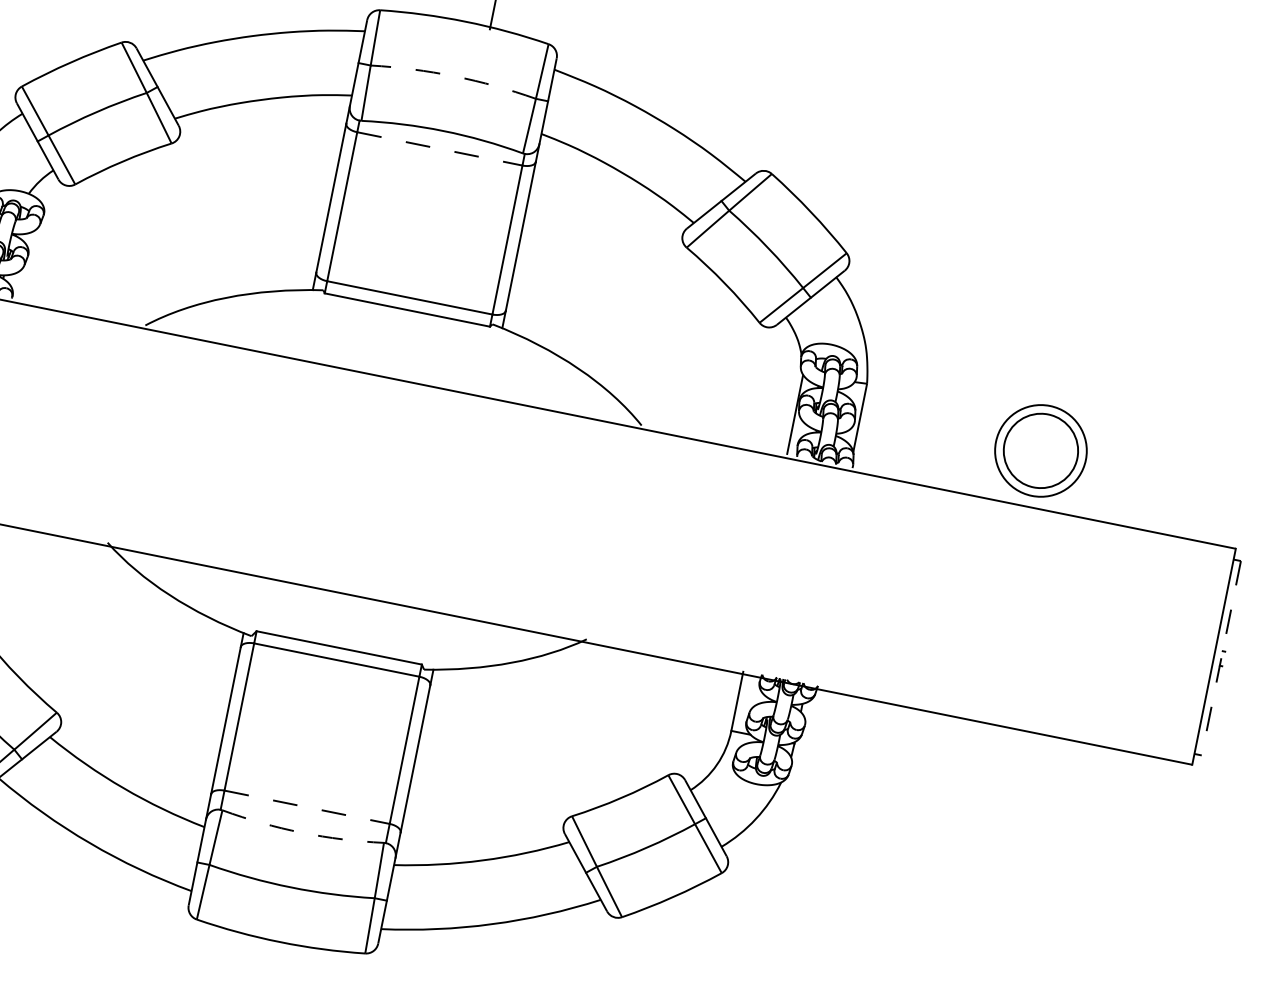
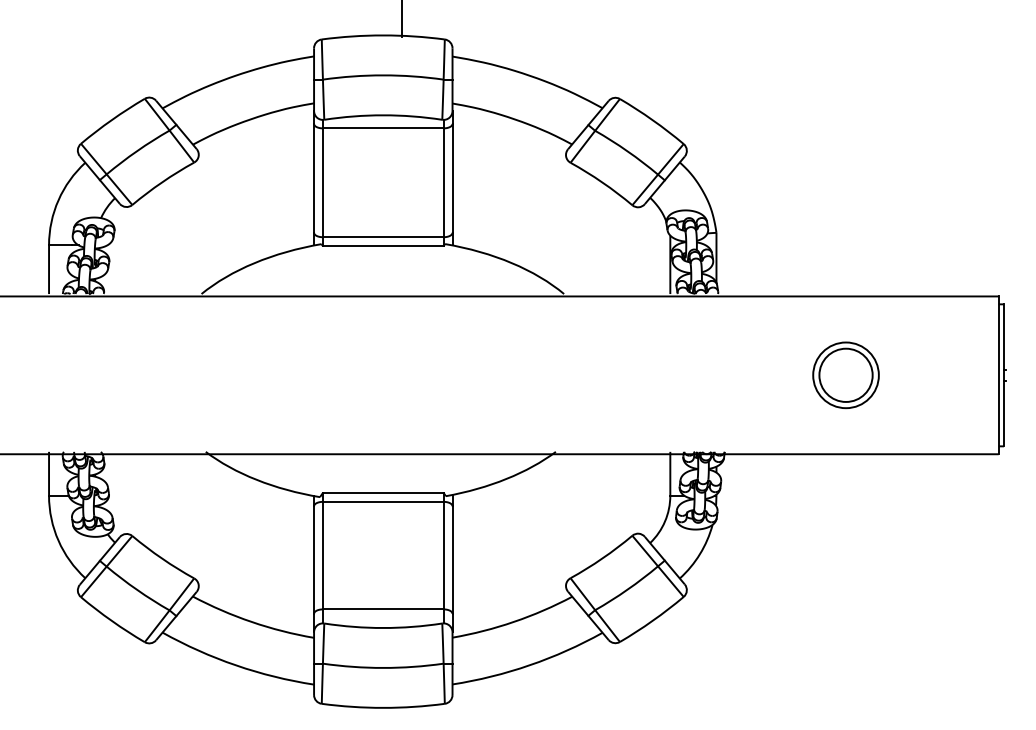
arc: (454, 76) -> (383, 75), dashed -> solid
line: (440, 149) -> (383, 128), dashed -> solid
part: (1040, 450) -> (845, 375), moved
line: (1221, 658) -> (1004, 375), dashed -> solid
line: (307, 807) -> (383, 609), dashed -> solid
arc: (302, 833) -> (383, 628), dashed -> solid

